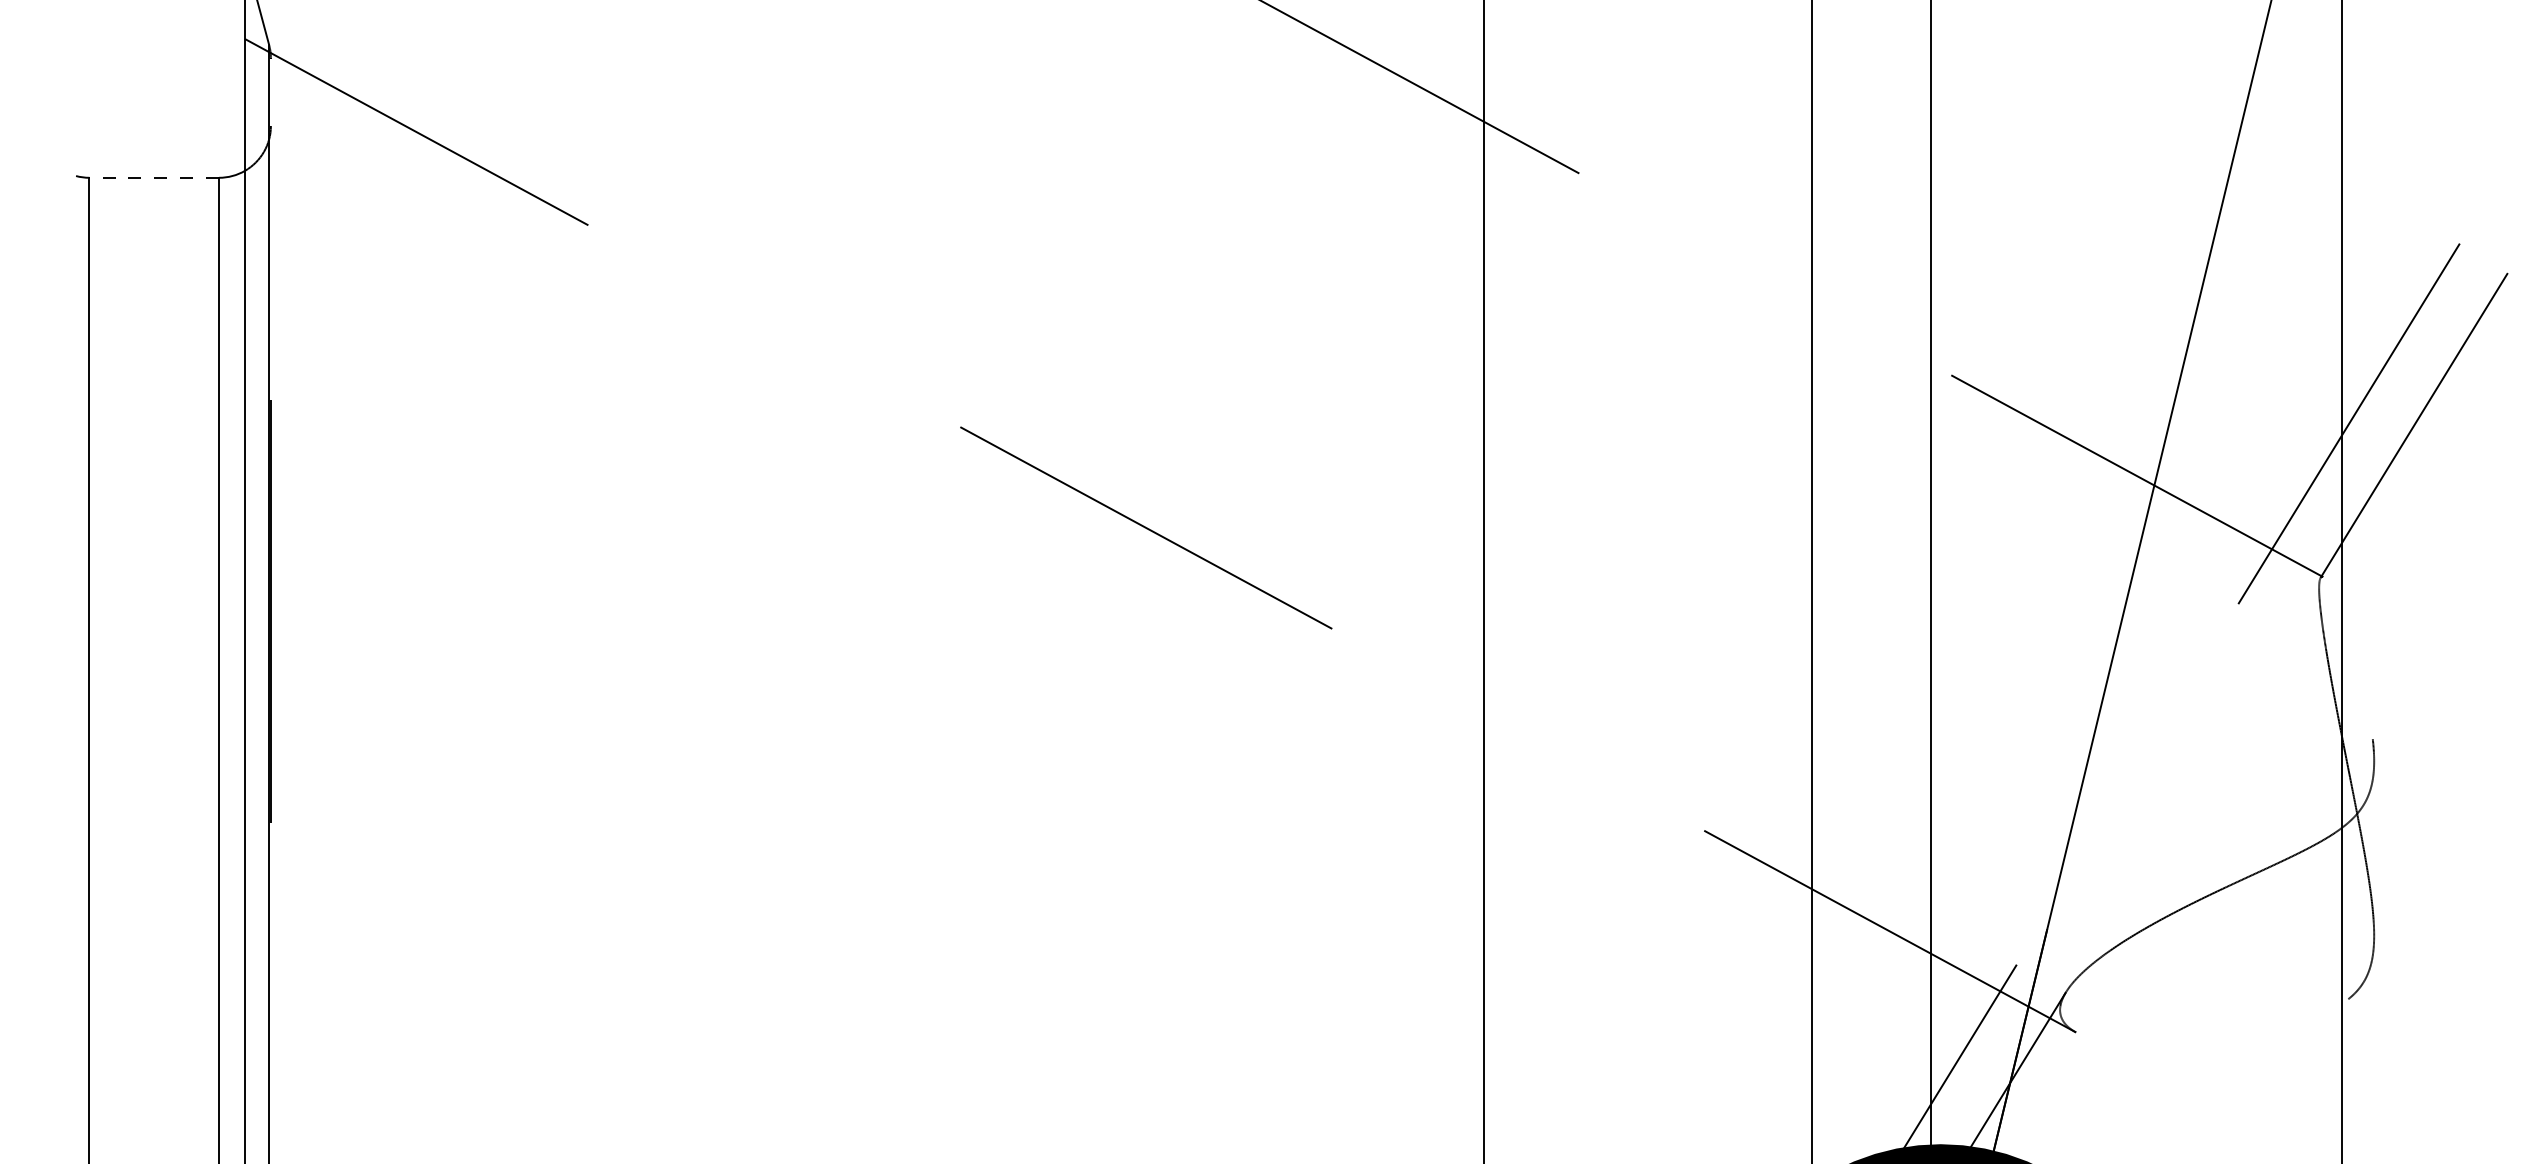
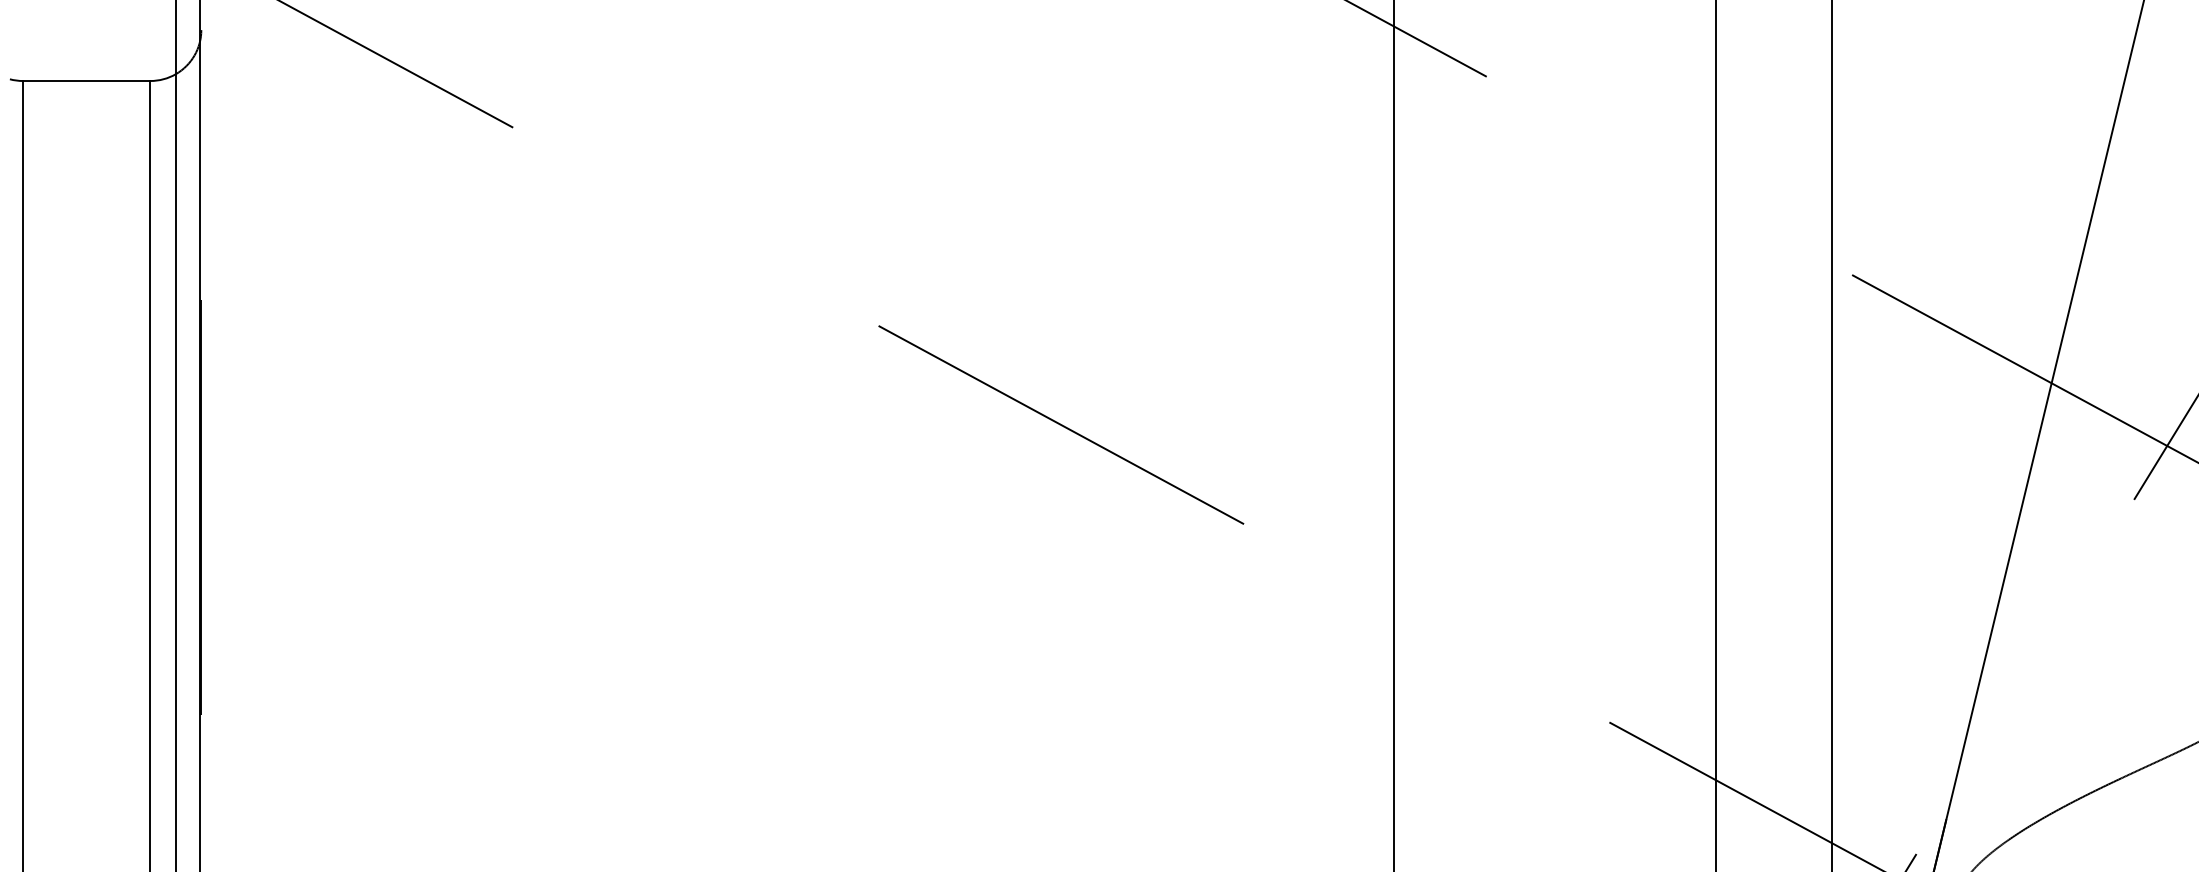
line: (154, 177) -> (86, 80), dashed -> solid

